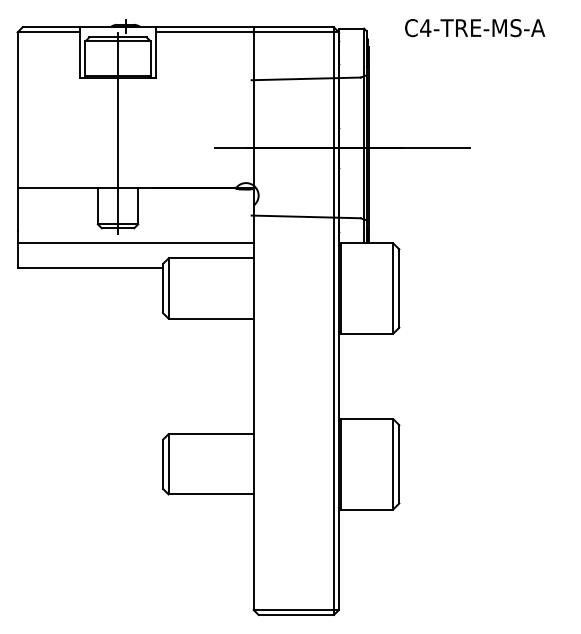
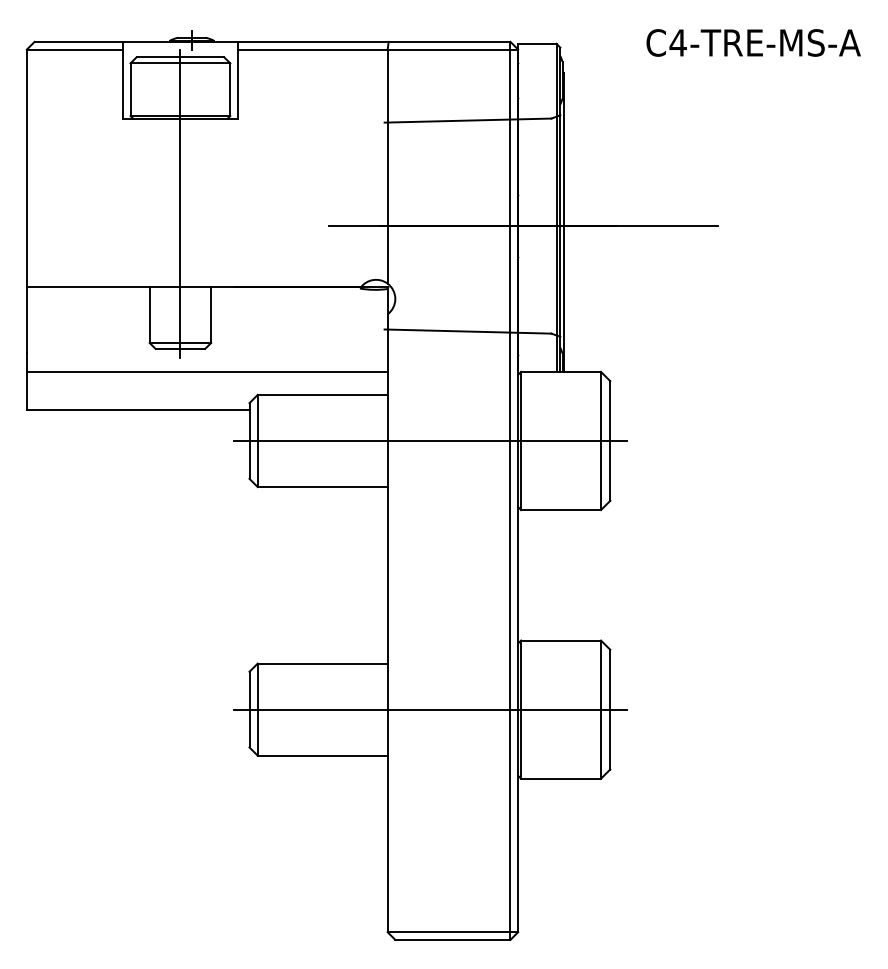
text: (475, 28) -> (754, 43), moved
line: (281, 288) -> (430, 440), added
line: (281, 464) -> (430, 709), added

